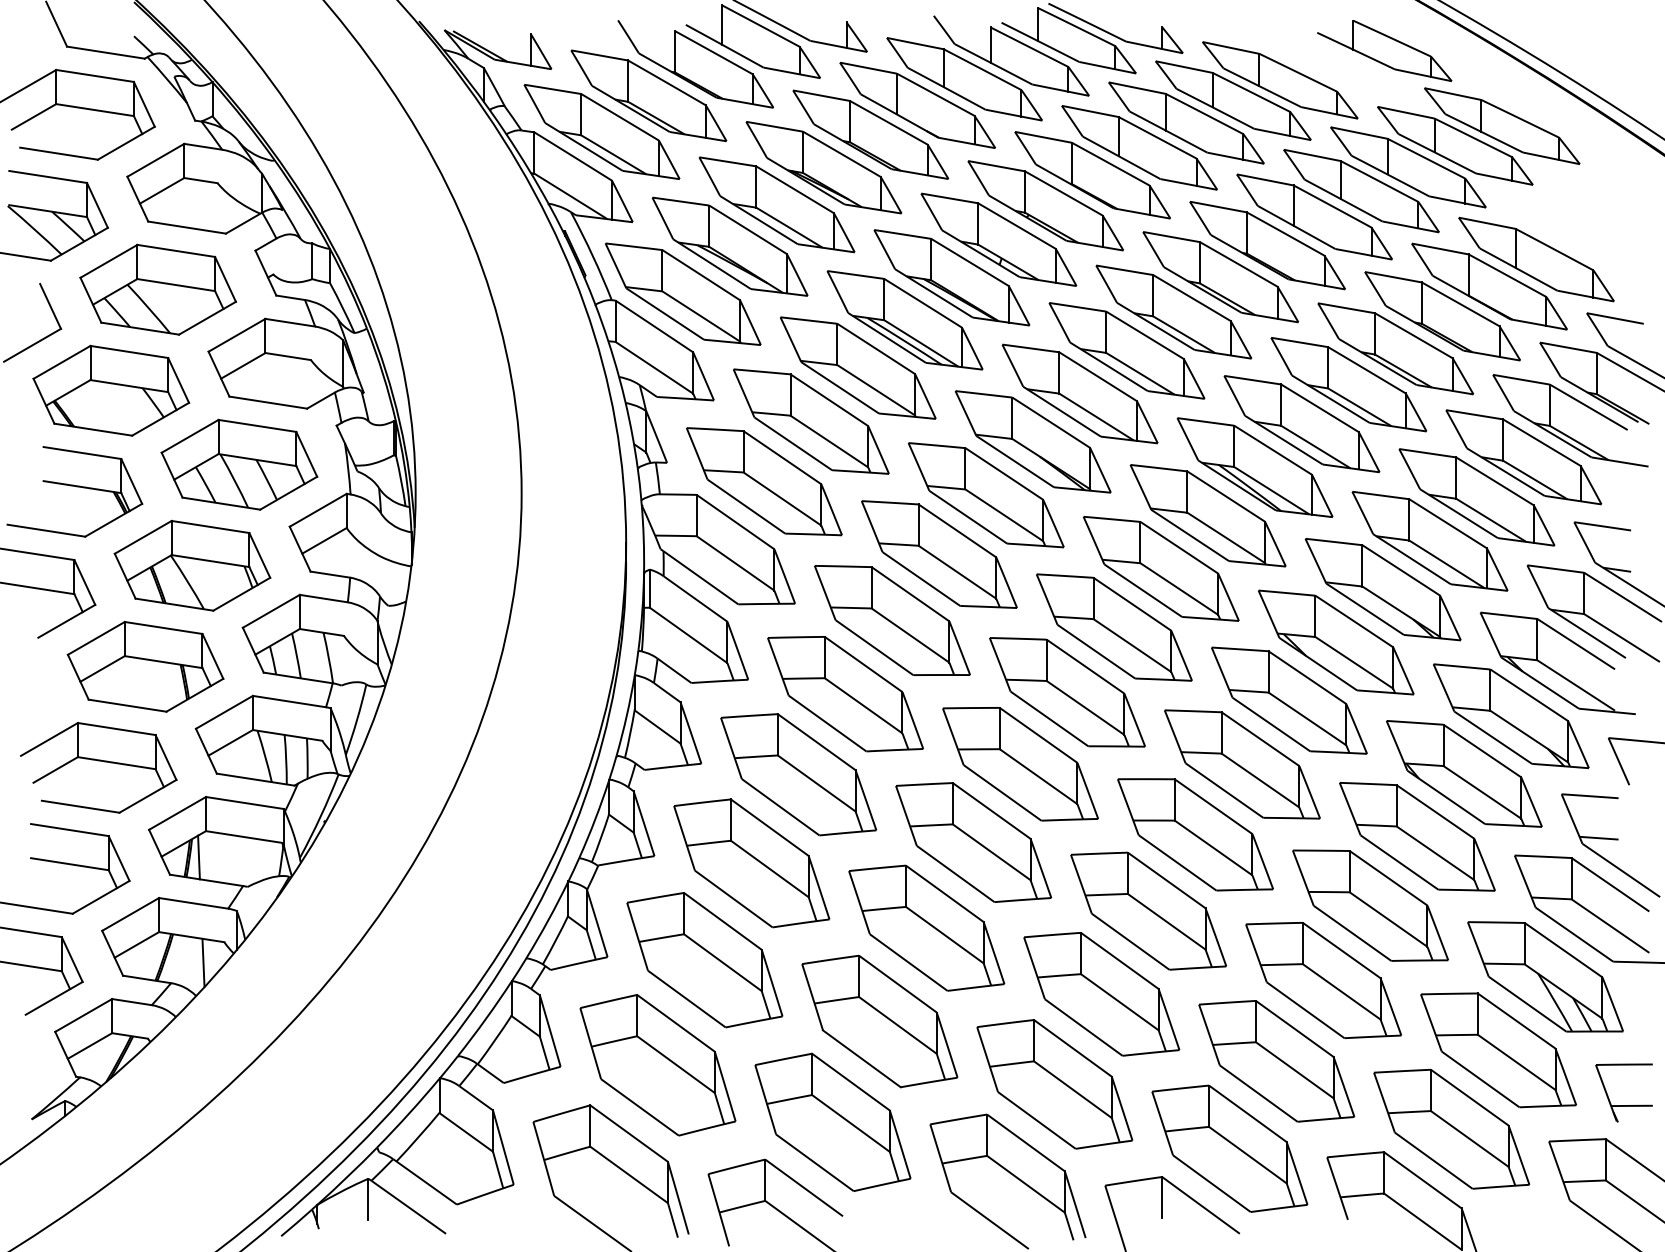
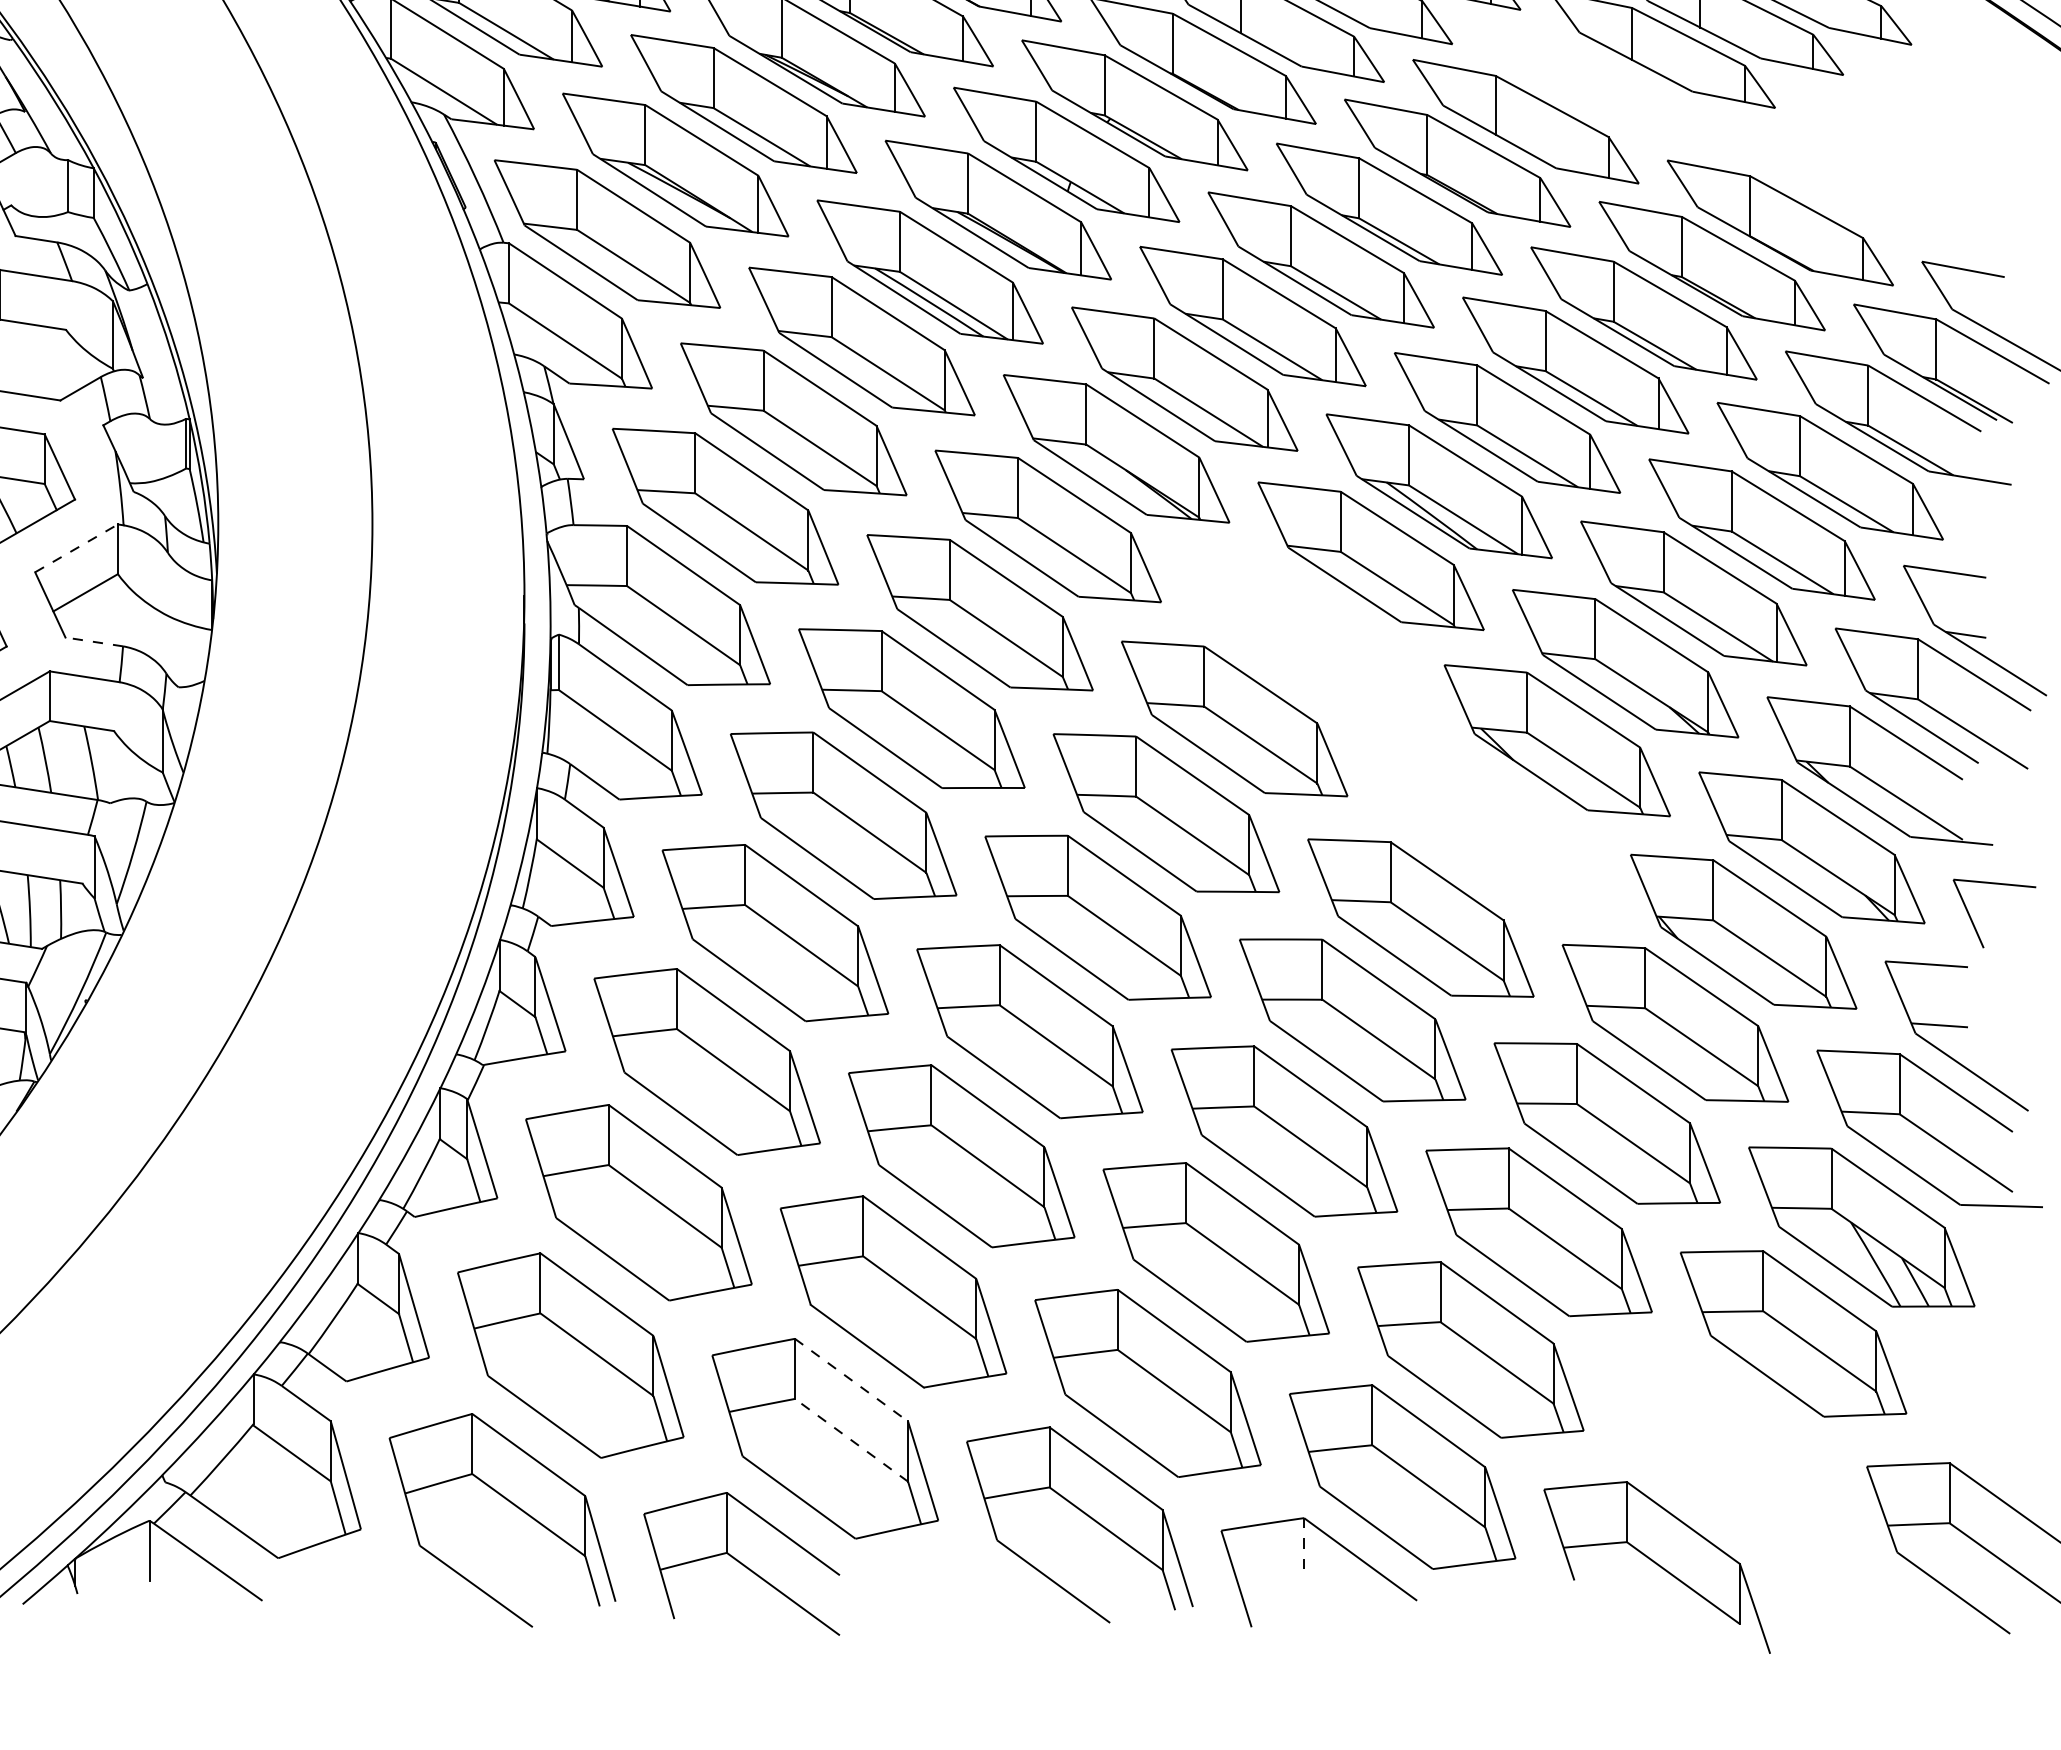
part: (1361, 191) -> (1594, 84), removed
part: (1536, 259) -> (1848, 183), removed
line: (318, 510) -> (76, 548), solid -> dashed
part: (1160, 568) -> (1301, 633), removed
line: (329, 574) -> (92, 641), solid -> dashed
part: (1289, 700) -> (1489, 825), removed
line: (851, 1082) -> (852, 1380), solid -> dashed
part: (1623, 1105) -> (1975, 1414), removed
line: (850, 1123) -> (850, 1440), solid -> dashed
part: (1451, 1128) -> (1725, 1447), removed
line: (1162, 1197) -> (1304, 1547), solid -> dashed

